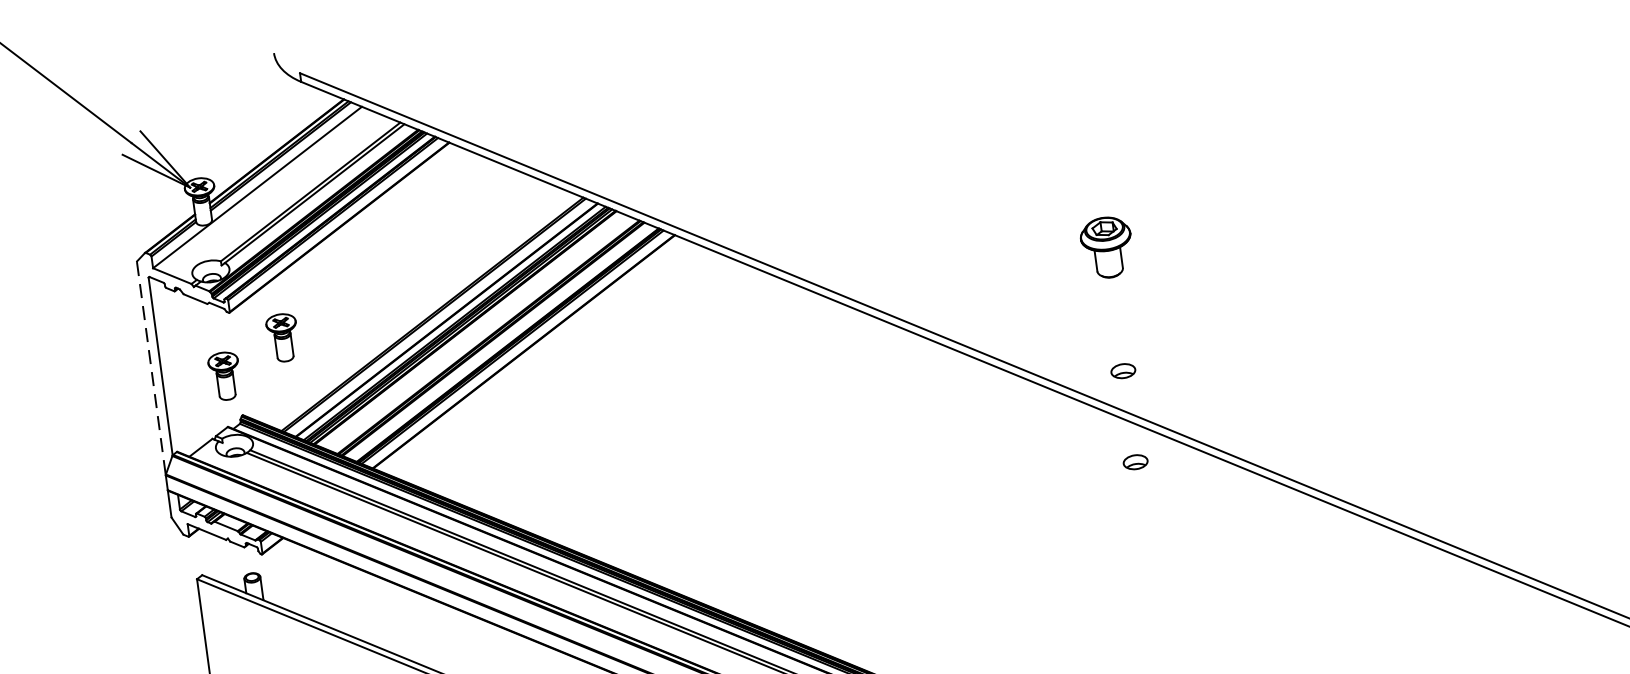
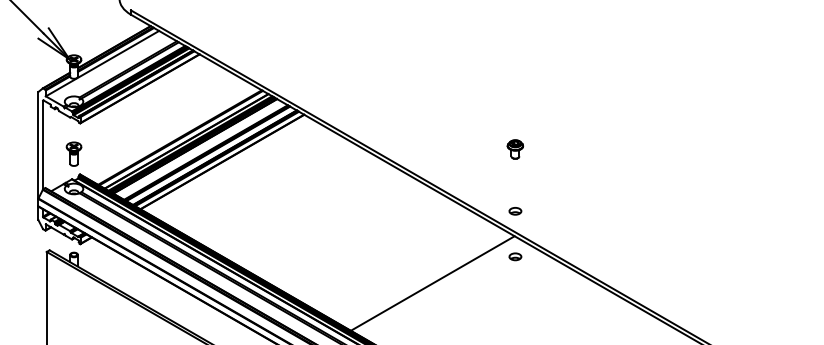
part: (1104, 247) -> (514, 149), size x0.62
part: (281, 336) -> (104, 138), removed
line: (151, 370) -> (38, 146), dashed -> solid
line: (977, 537) -> (432, 283), added

